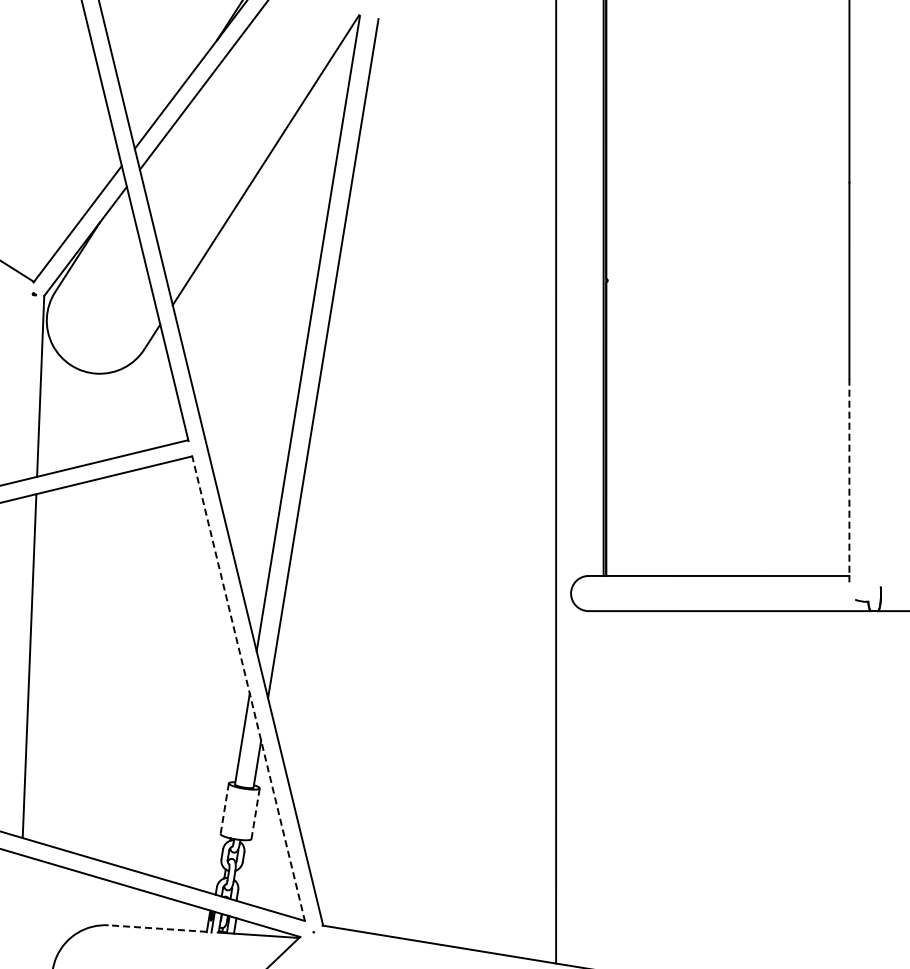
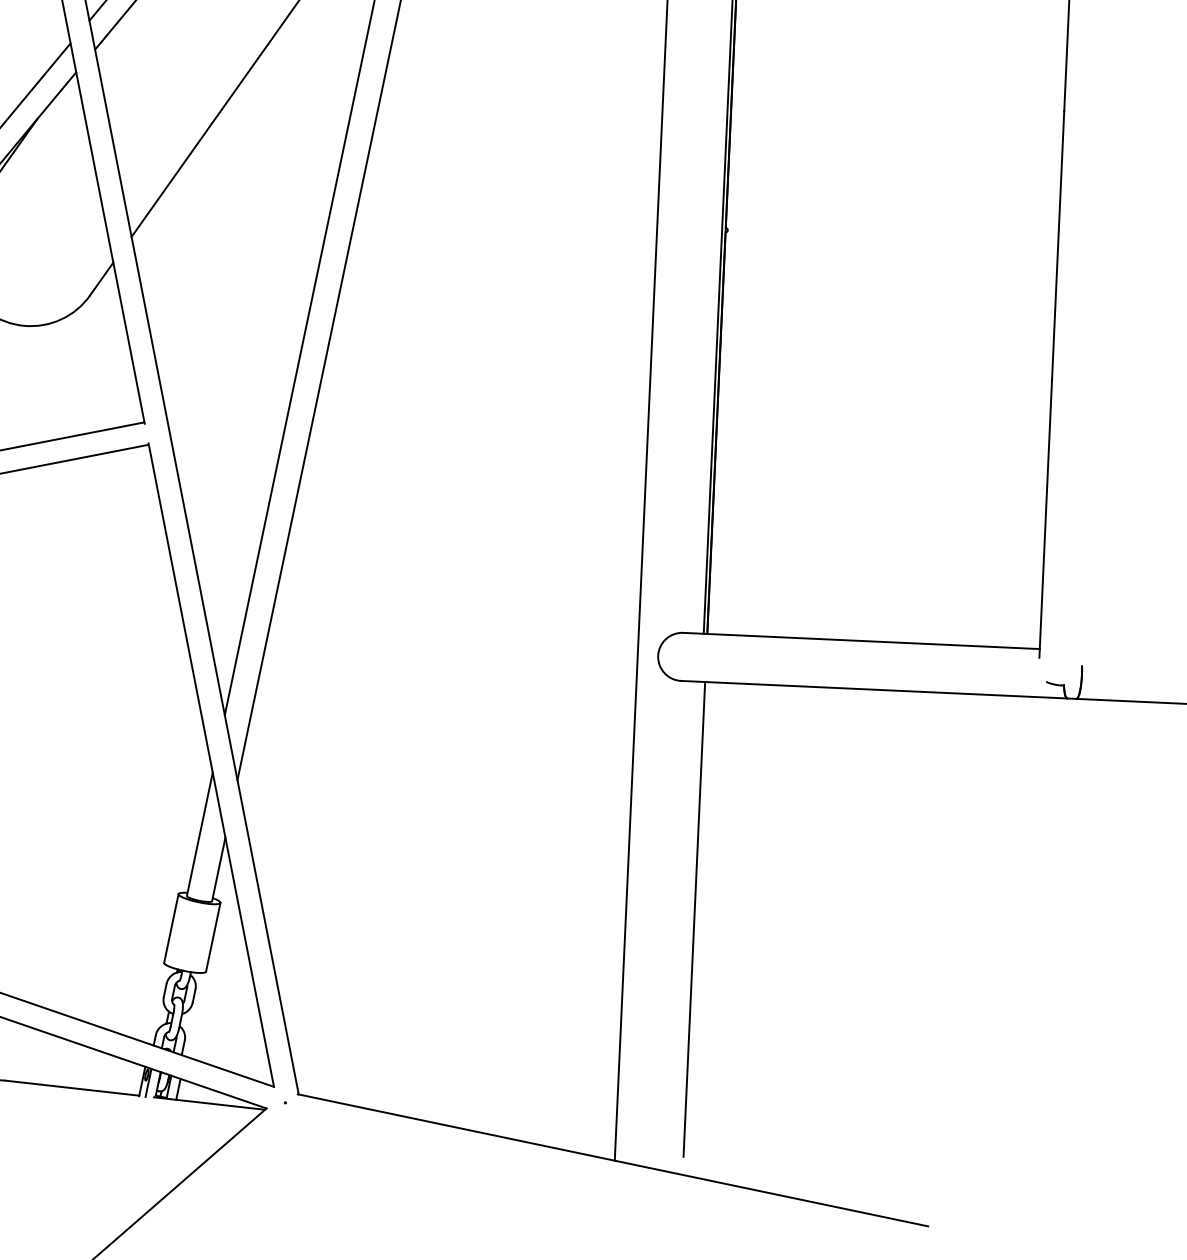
line: (849, 480) -> (1045, 518), dashed -> solid
line: (248, 688) -> (211, 765), dashed -> solid
line: (606, 784) -> (694, 919), added
line: (224, 808) -> (171, 928), dashed -> solid
line: (255, 813) -> (213, 936), dashed -> solid
line: (157, 928) -> (72, 1088), dashed -> solid

